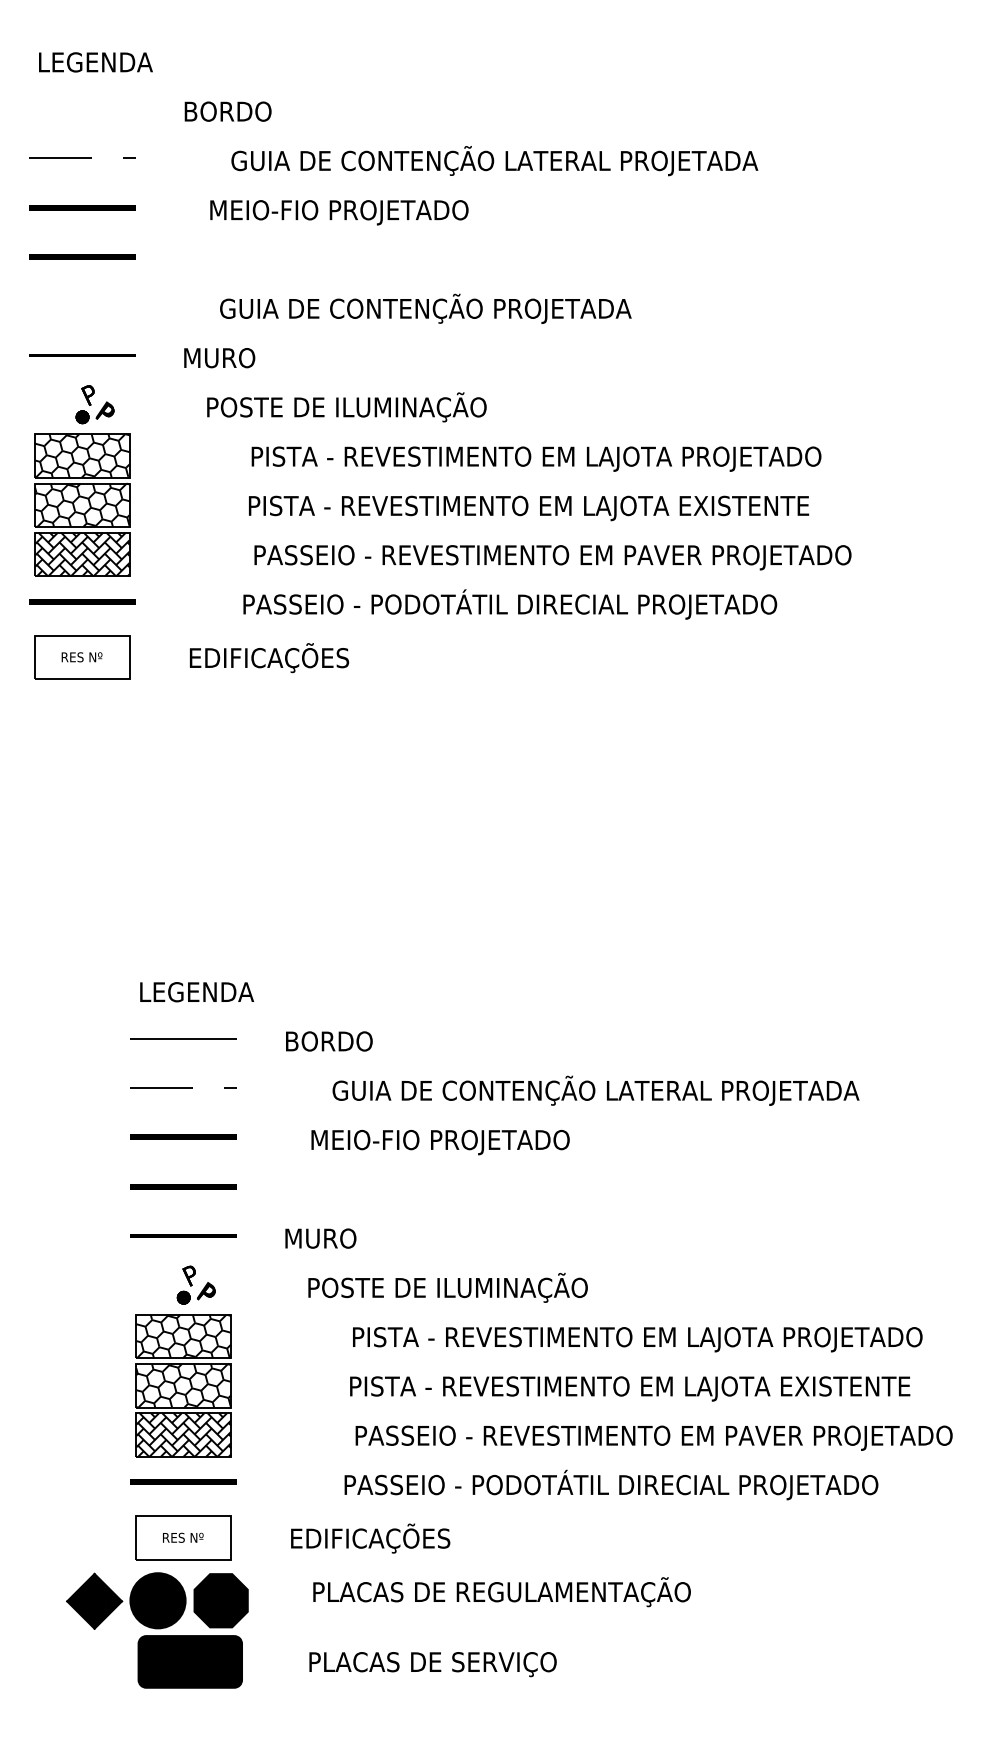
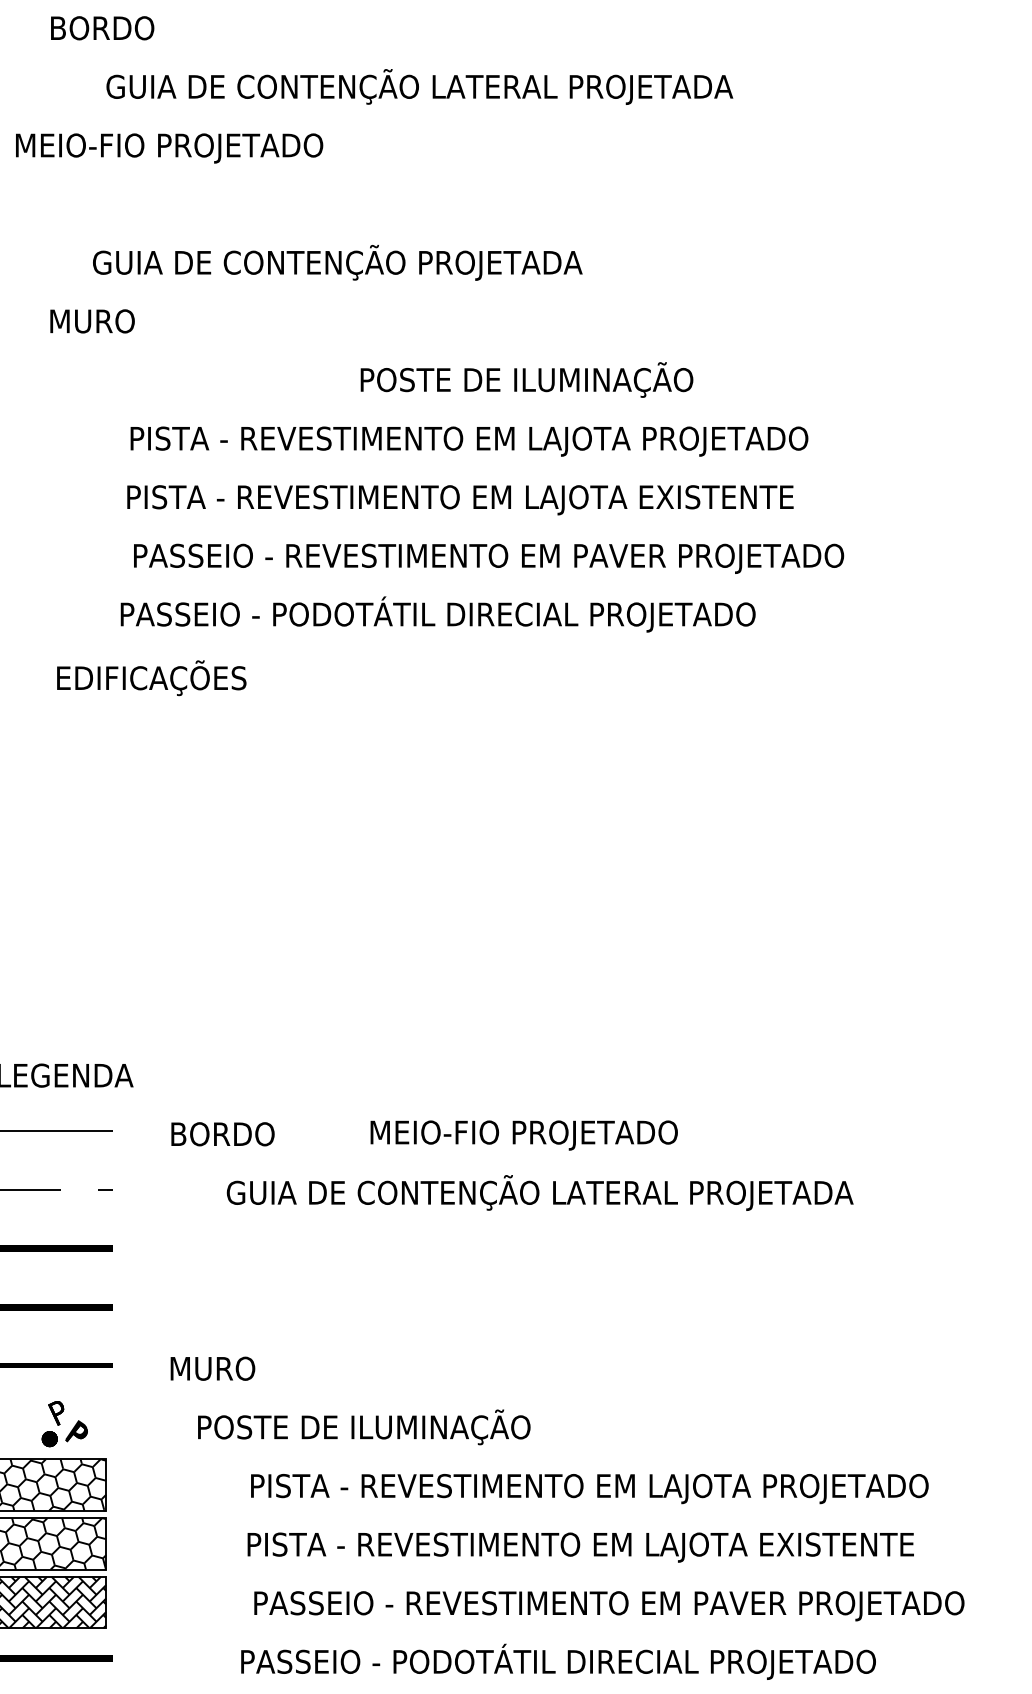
text: (339, 212) -> (169, 148), moved
text: (346, 407) -> (526, 380), moved
text: (440, 1142) -> (524, 1135), moved

